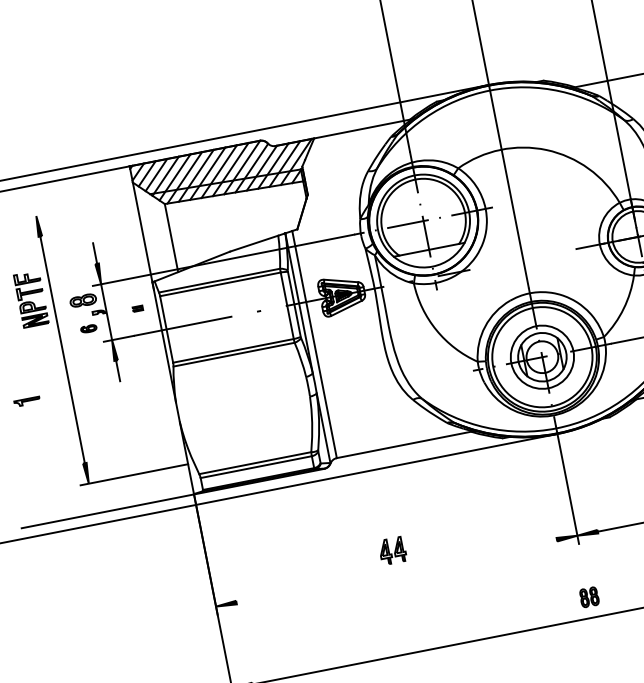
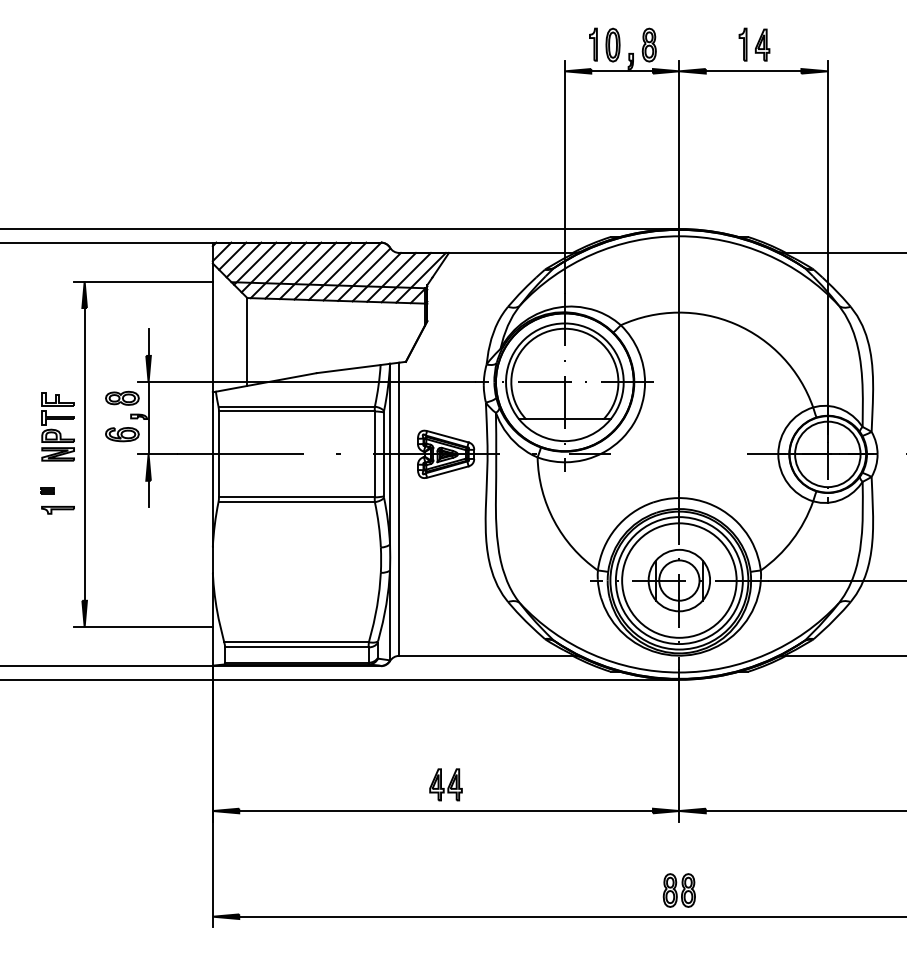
line: (81, 207) -> (143, 281), added
part: (30, 299) -> (57, 426), moved
part: (138, 308) -> (47, 490), moved
part: (88, 328) -> (122, 434), size x1.67
circle: (542, 357) -> (679, 580), size x1.43
part: (26, 402) -> (57, 510), moved
line: (396, 571) -> (445, 811), added
part: (588, 597) -> (678, 890), size x1.43

